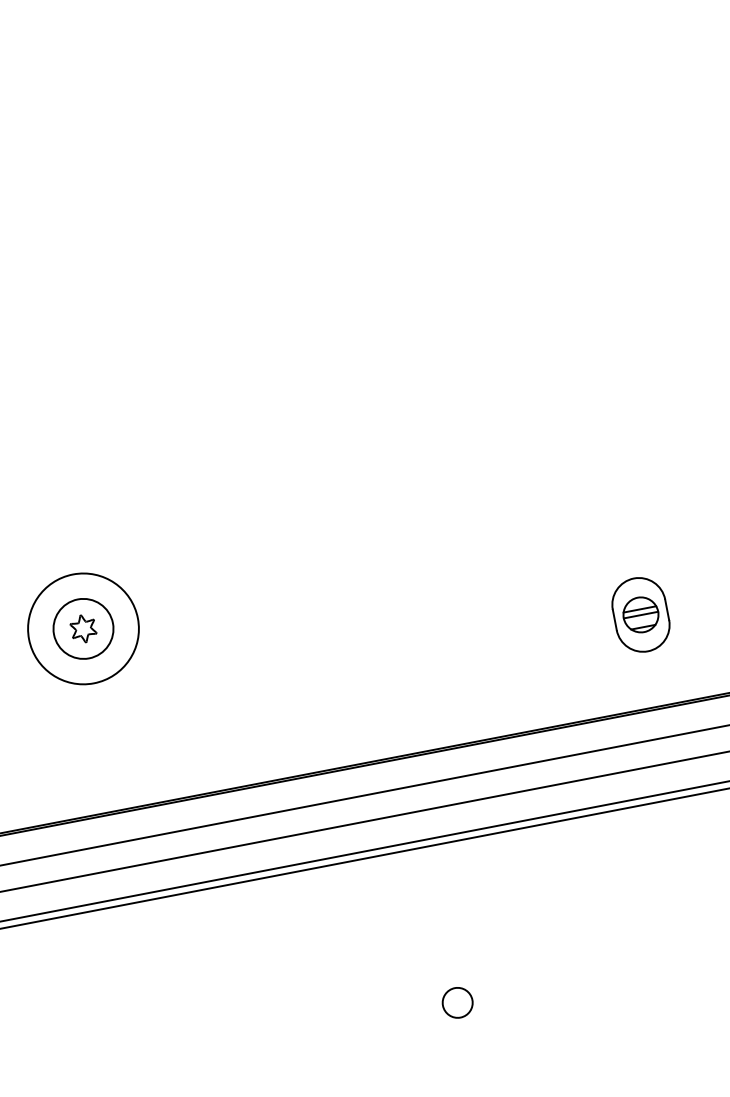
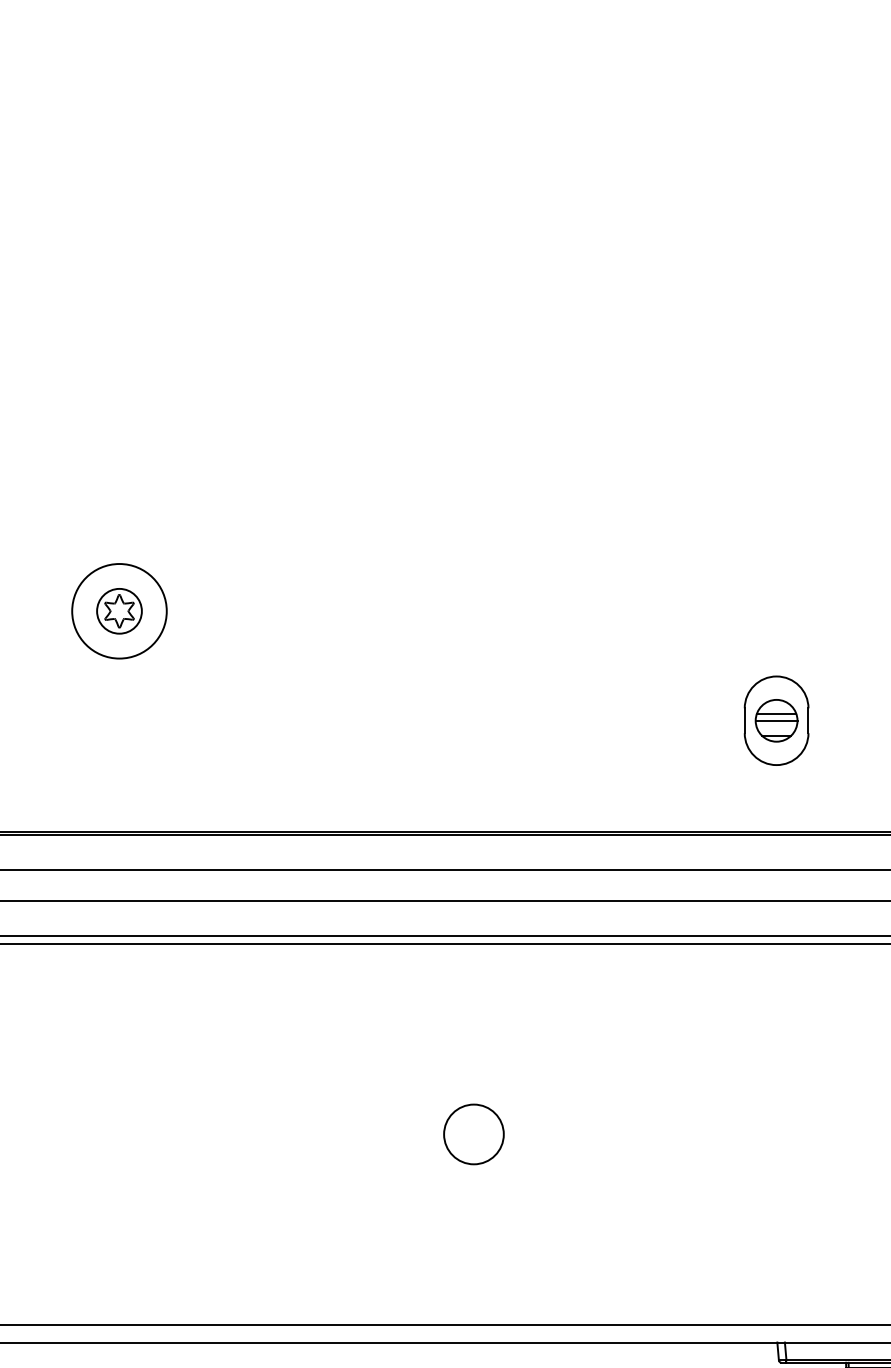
circle: (83, 628) -> (119, 610), size x0.62
circle: (83, 629) -> (119, 611), size x0.71
circle: (457, 1002) -> (473, 1134), size x1.67

